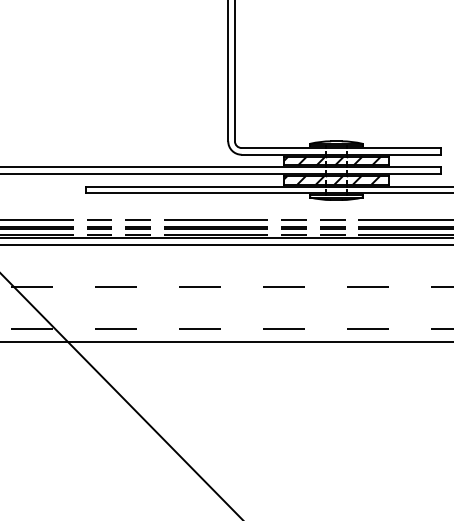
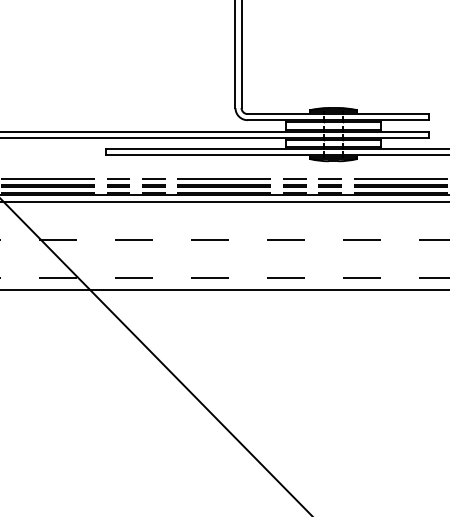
hatch: (331, 160) -> (329, 125), removed
hatch: (331, 180) -> (329, 143), removed

